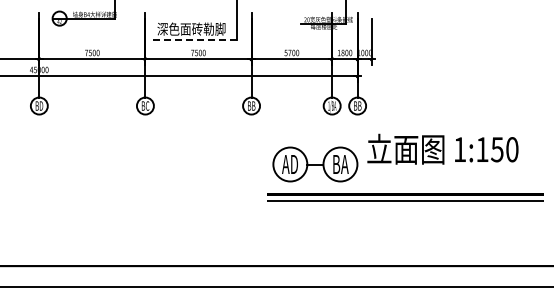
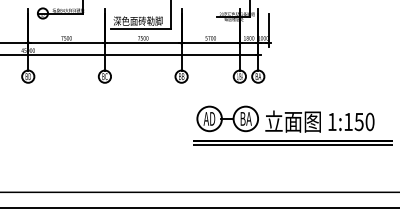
line: (195, 39) -> (141, 28), dashed -> solid
text: (358, 105) -> (258, 76), BB -> BA
text: (442, 148) -> (319, 121), moved

